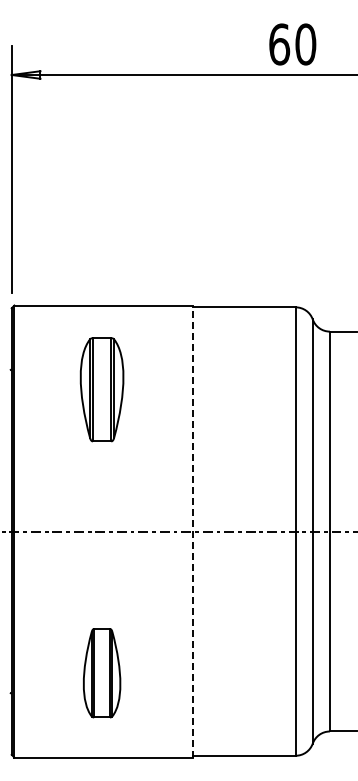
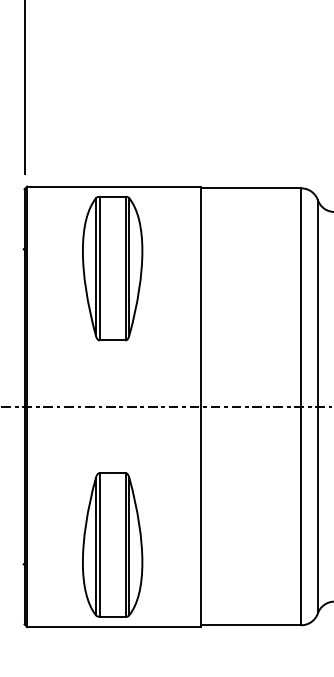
part: (101, 389) -> (112, 268), size x1.43
line: (192, 531) -> (200, 406), dashed -> solid
part: (101, 672) -> (112, 544), size x1.67

